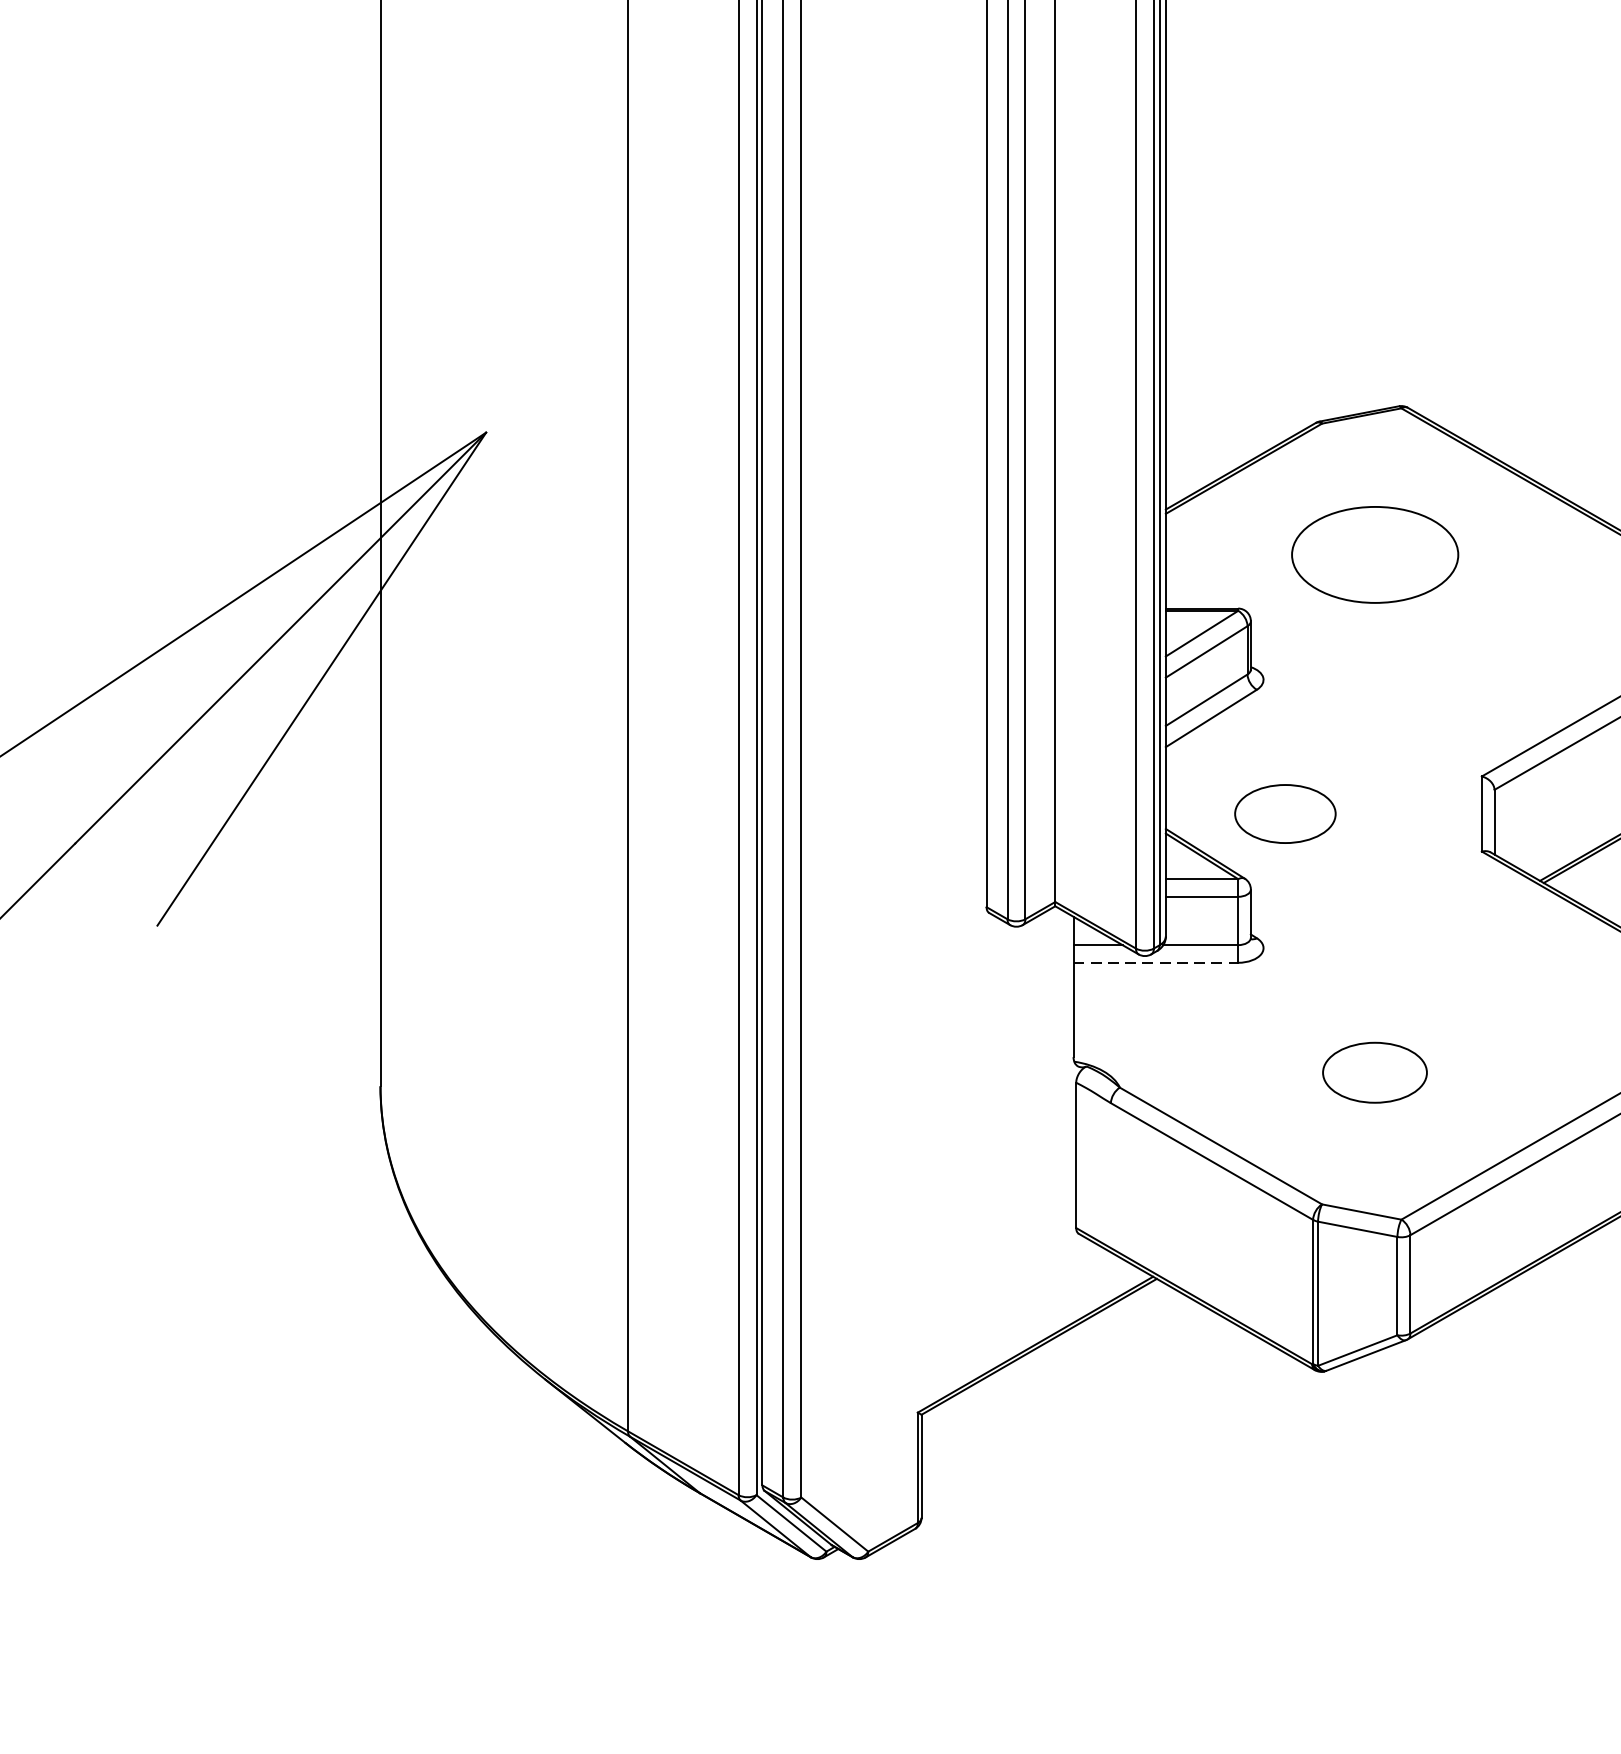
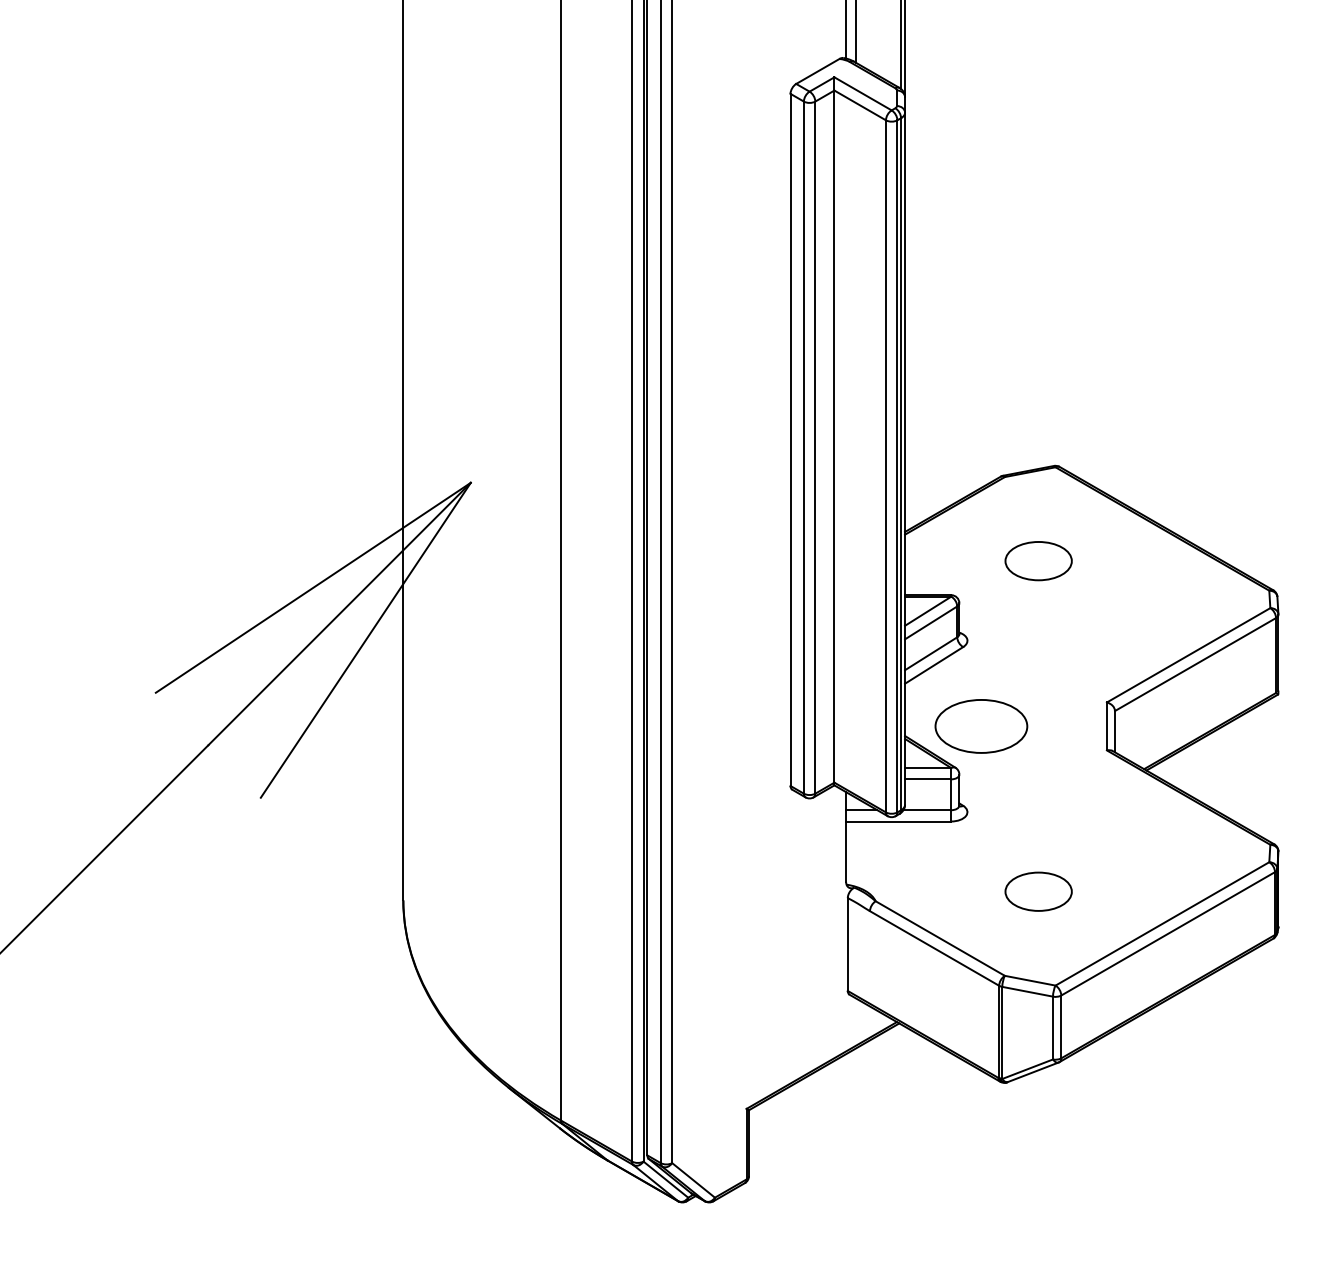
part: (1374, 555) -> (1038, 561), size x0.62
part: (1285, 814) -> (981, 726), size x1.43
line: (1155, 962) -> (898, 821), dashed -> solid

